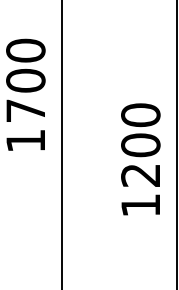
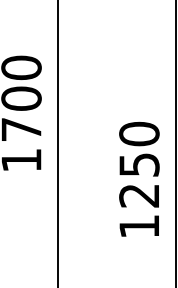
text: (140, 145) -> (139, 165), 1200 -> 1250

